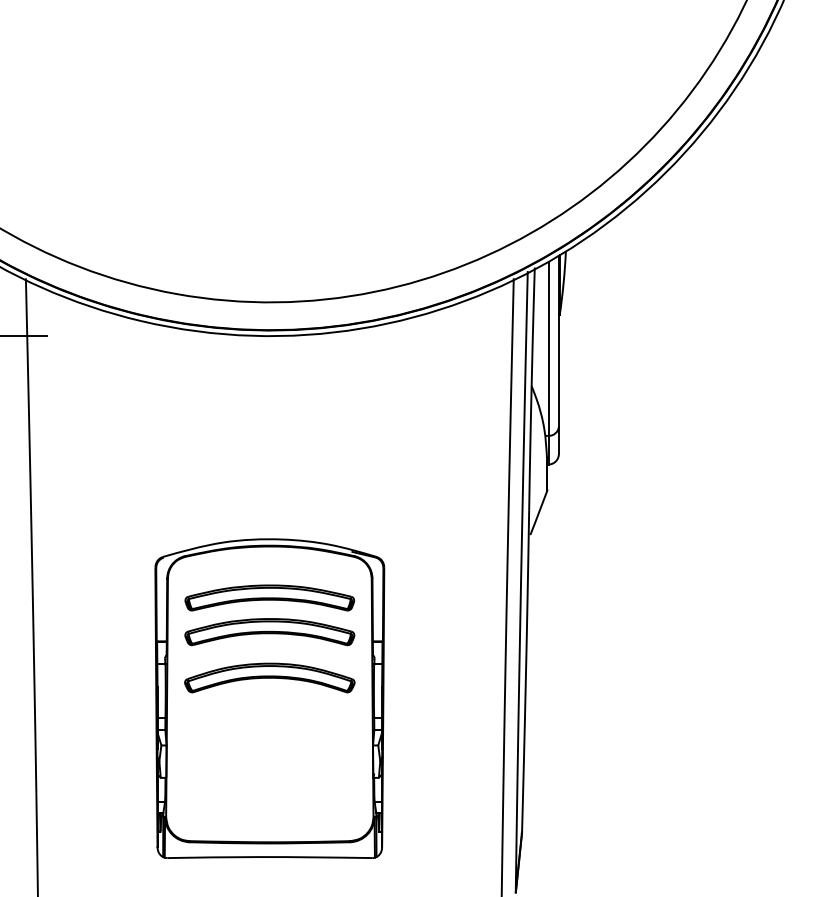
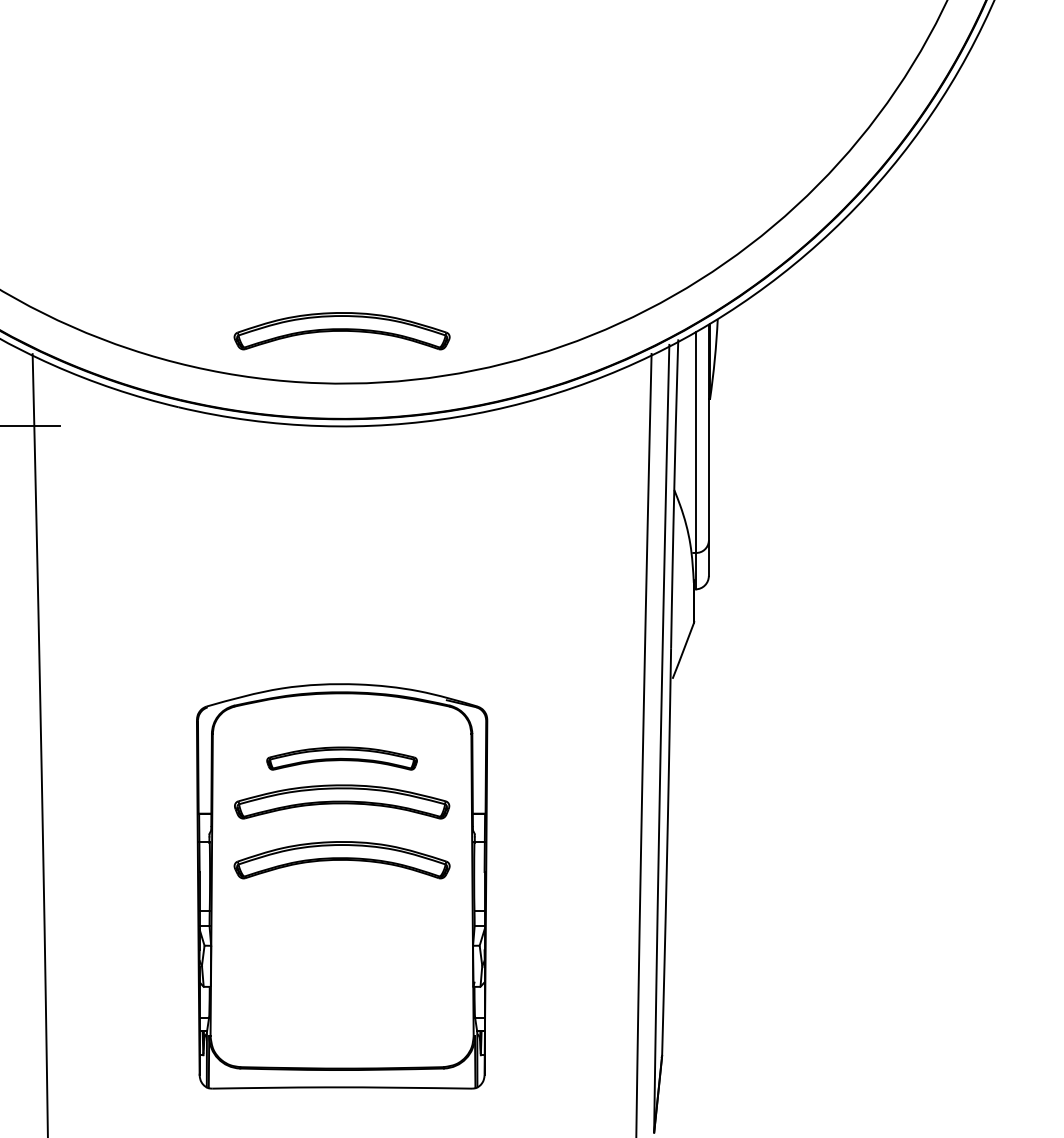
part: (269, 261) -> (341, 331), added
part: (269, 597) -> (341, 758), size x0.7

